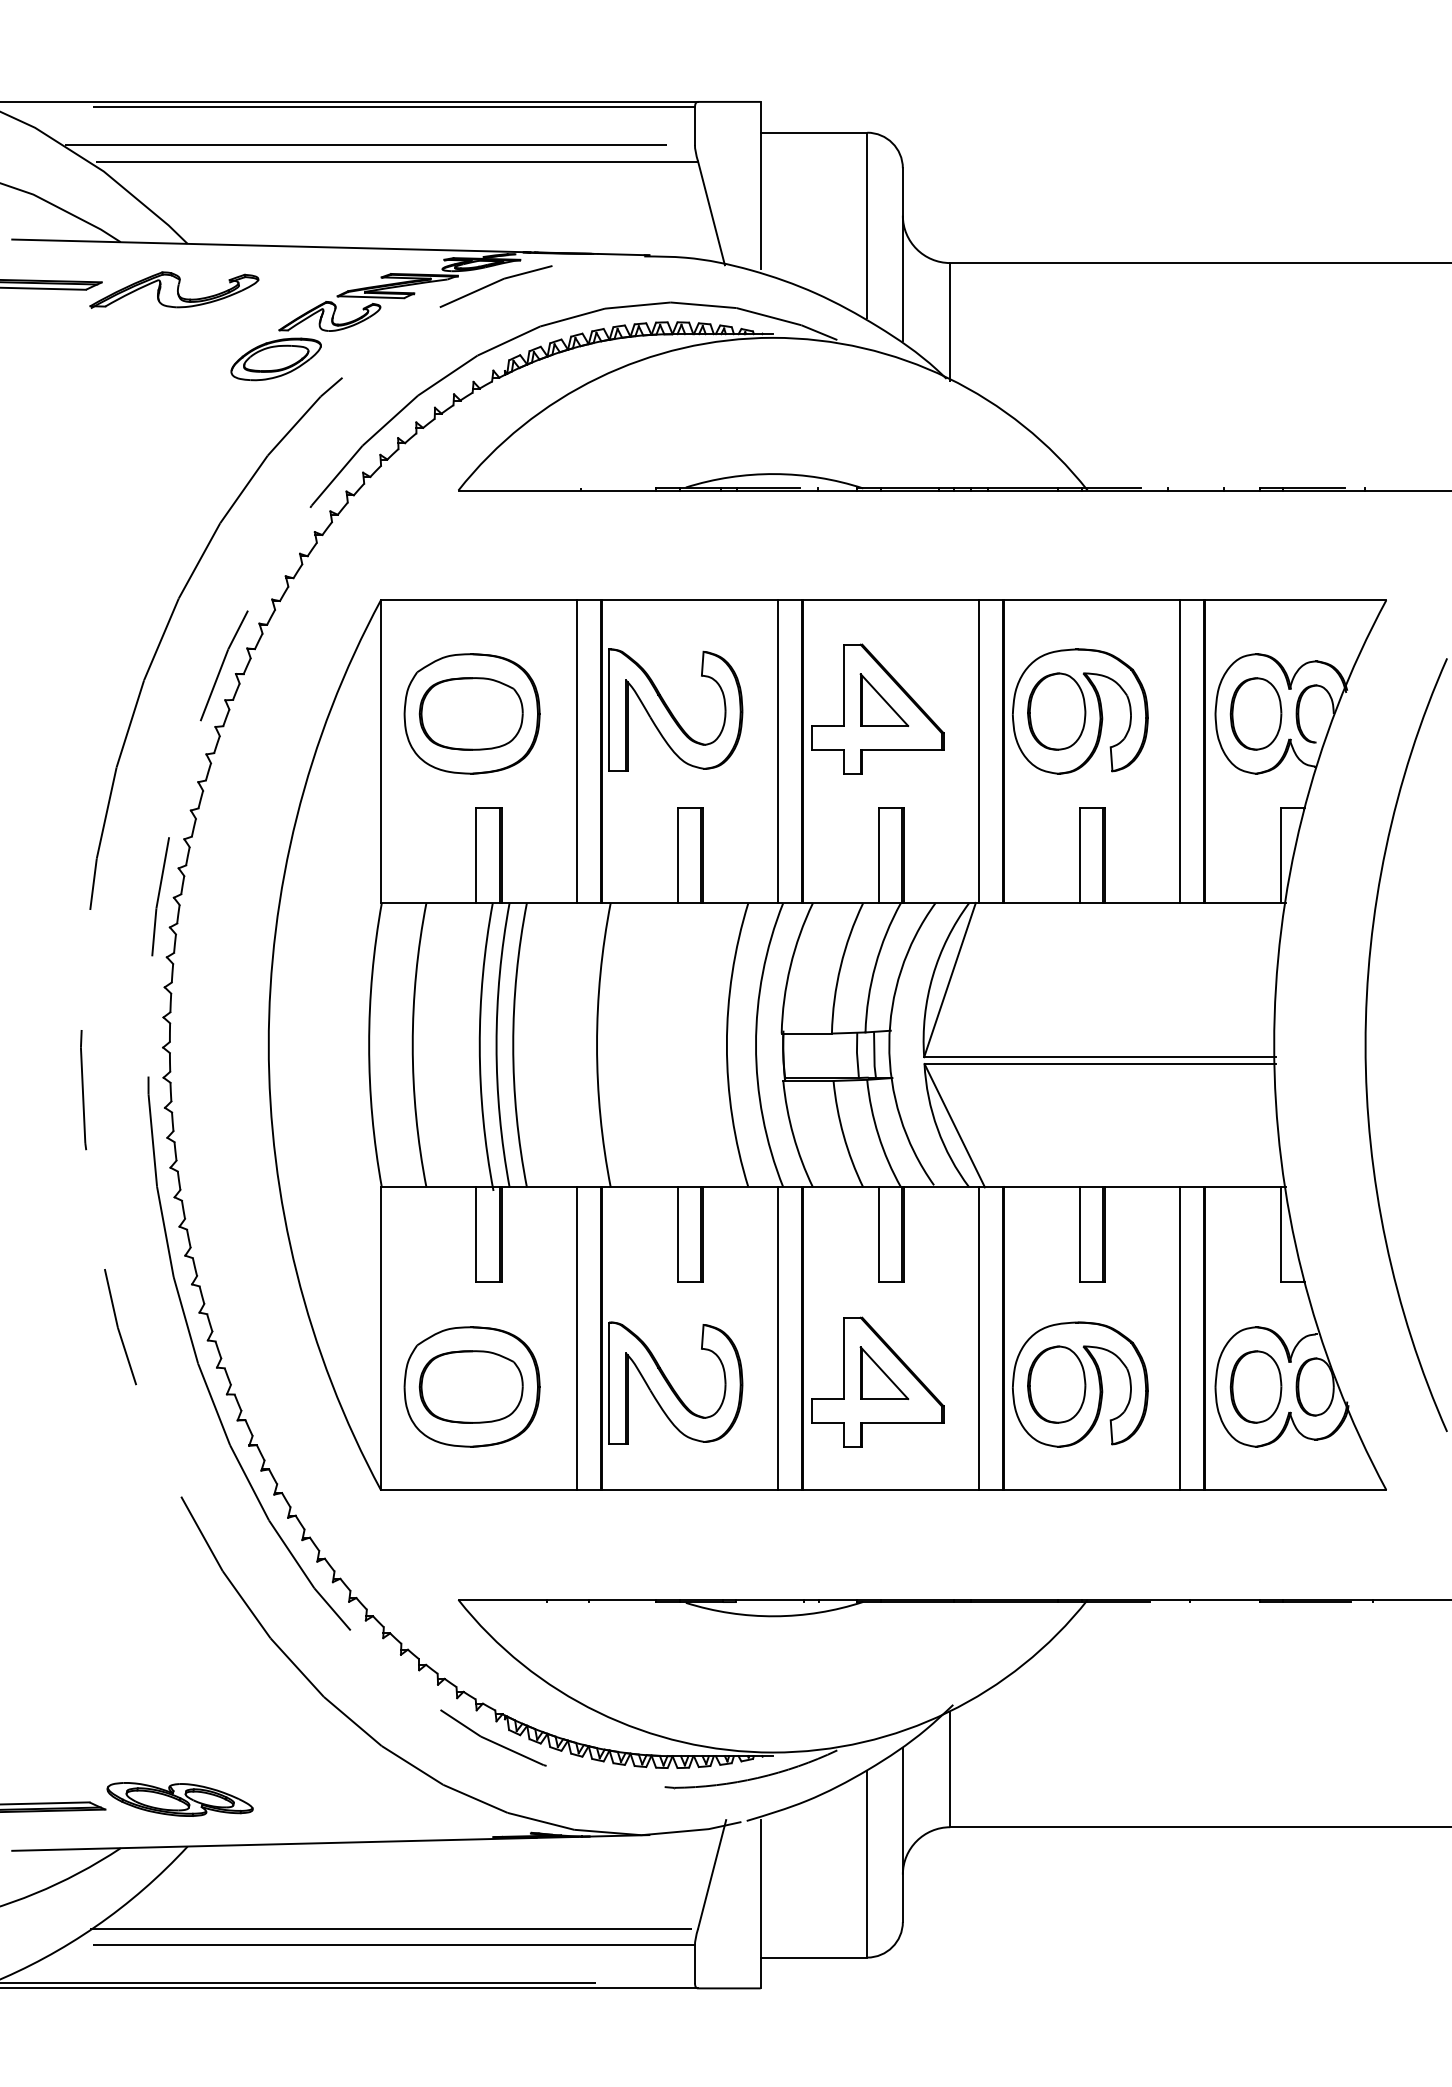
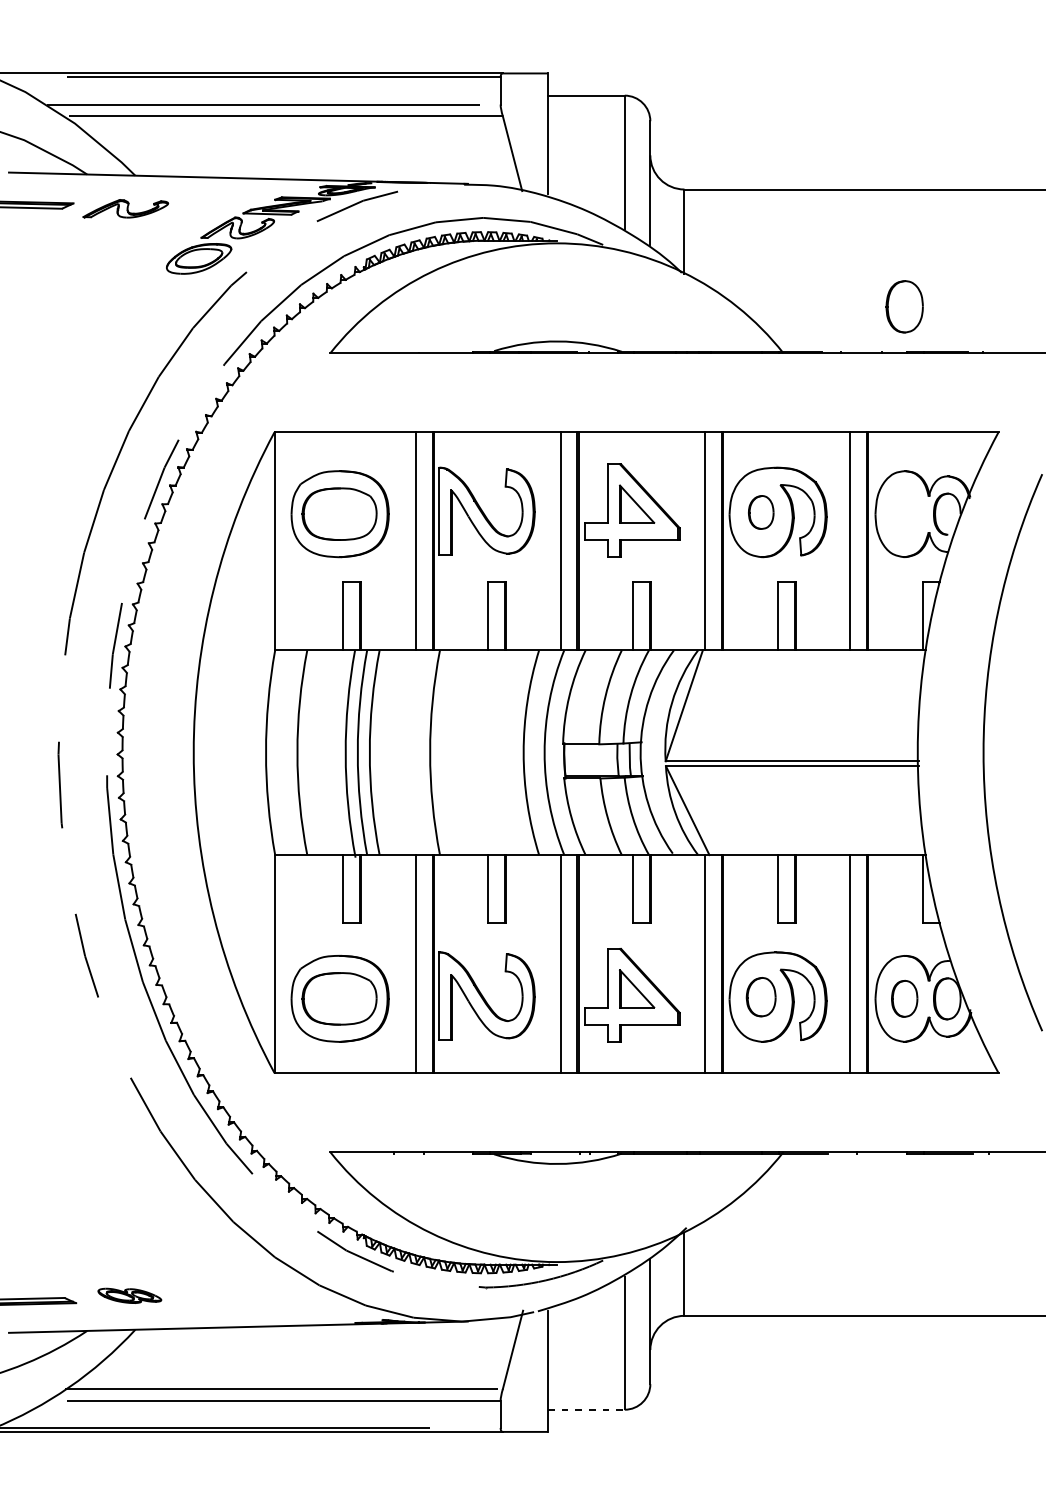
part: (174, 289) -> (125, 208), size x0.7
part: (1056, 711) -> (760, 512), size x0.6
part: (1255, 713) -> (904, 306), moved
part: (1056, 1384) -> (760, 997), size x0.7
part: (1255, 1386) -> (904, 998), size x0.7
part: (179, 1799) -> (129, 1295), size x0.6
line: (814, 1957) -> (586, 1409), solid -> dashed

